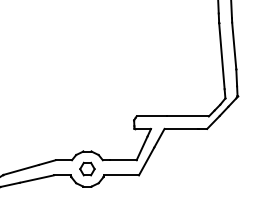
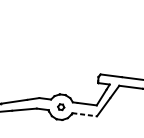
part: (87, 168) -> (61, 106), size x0.6
line: (122, 175) -> (85, 114), solid -> dashed

